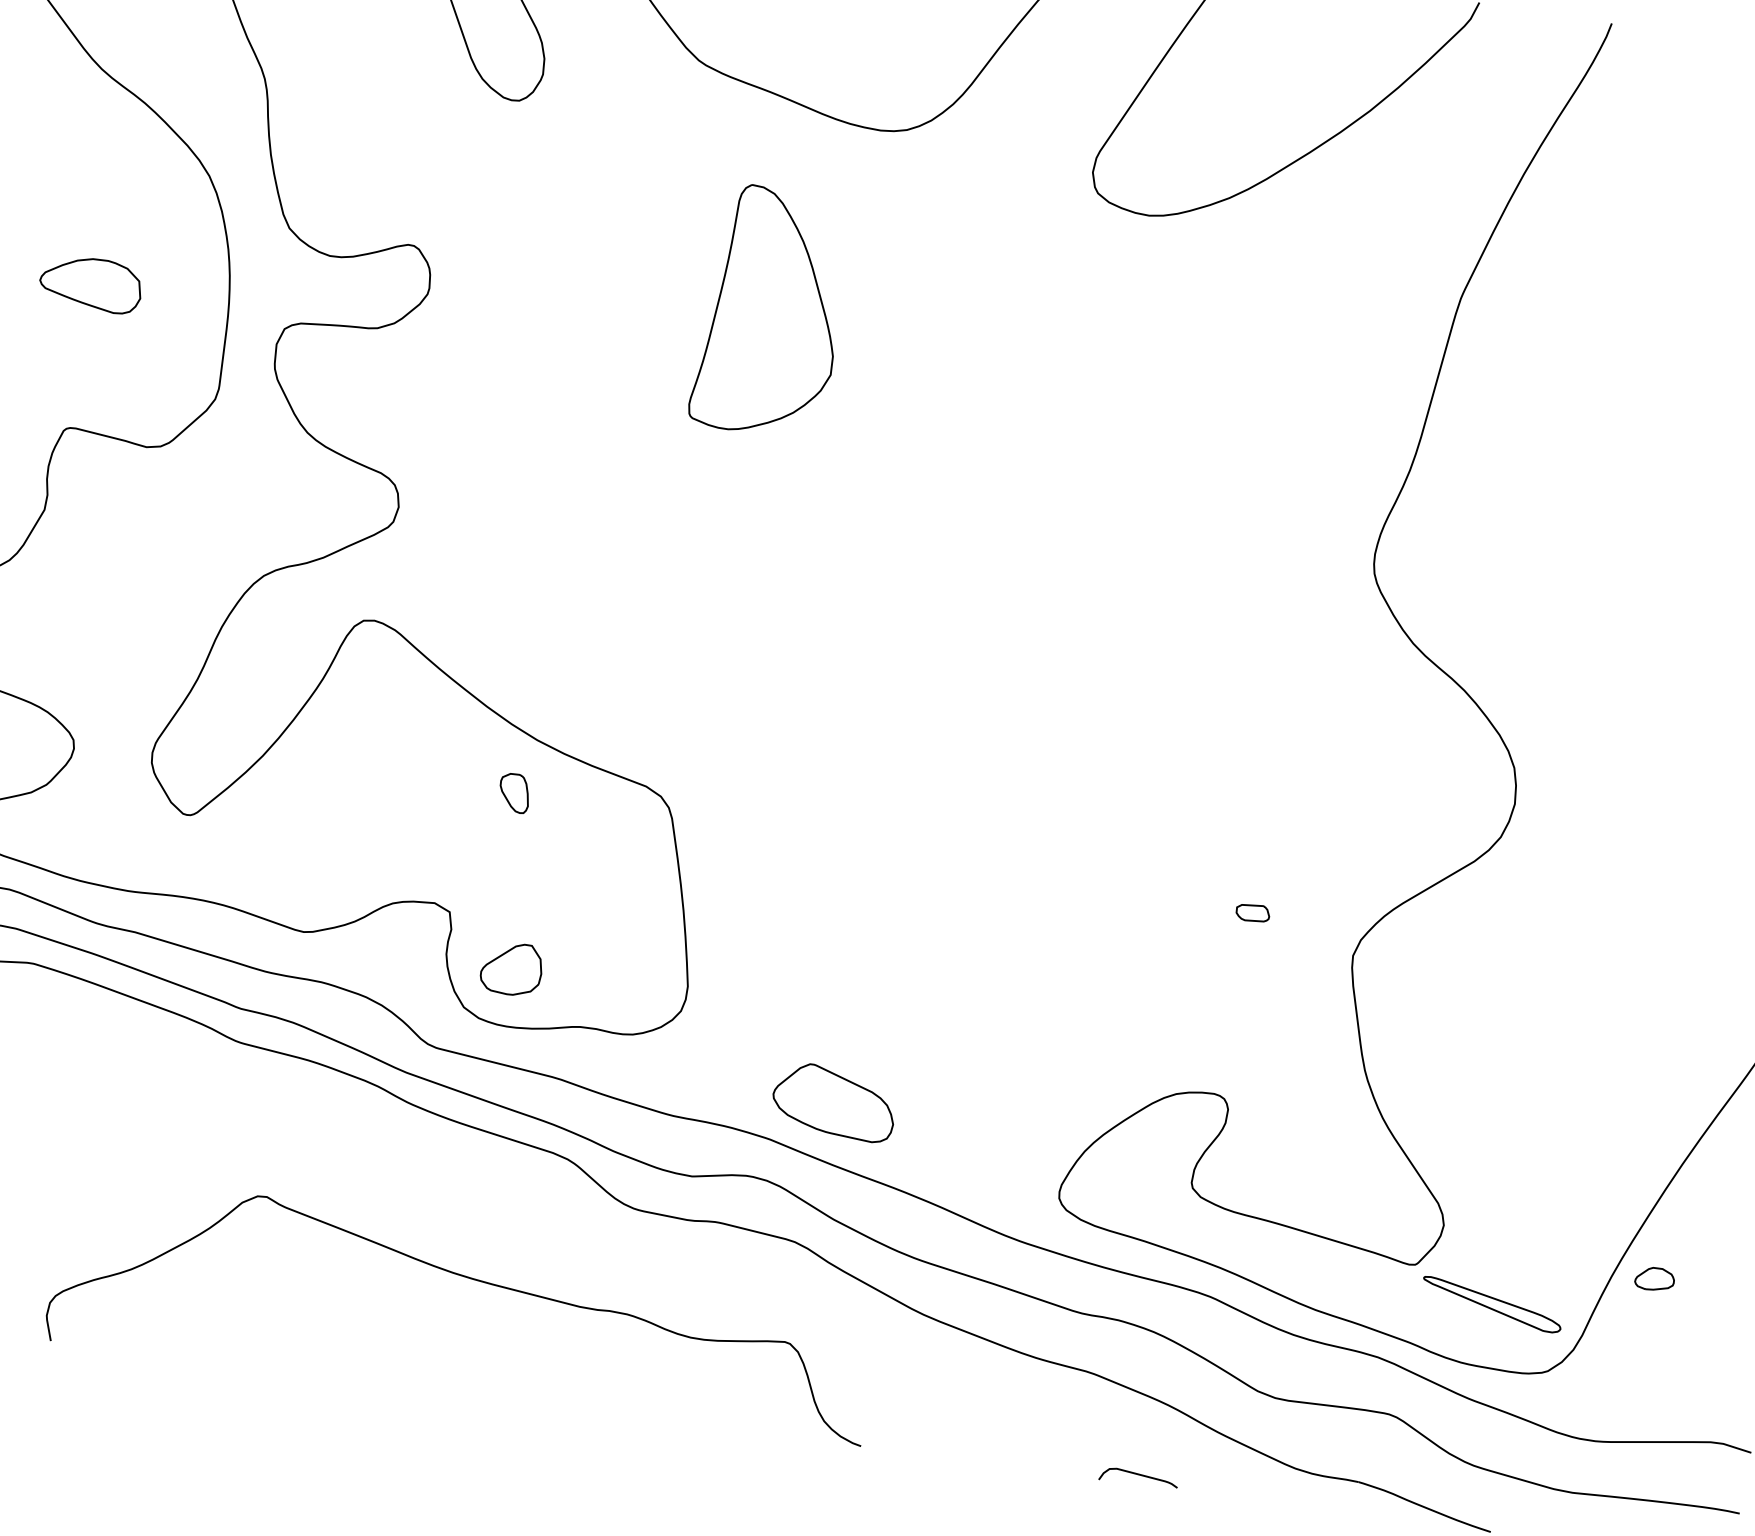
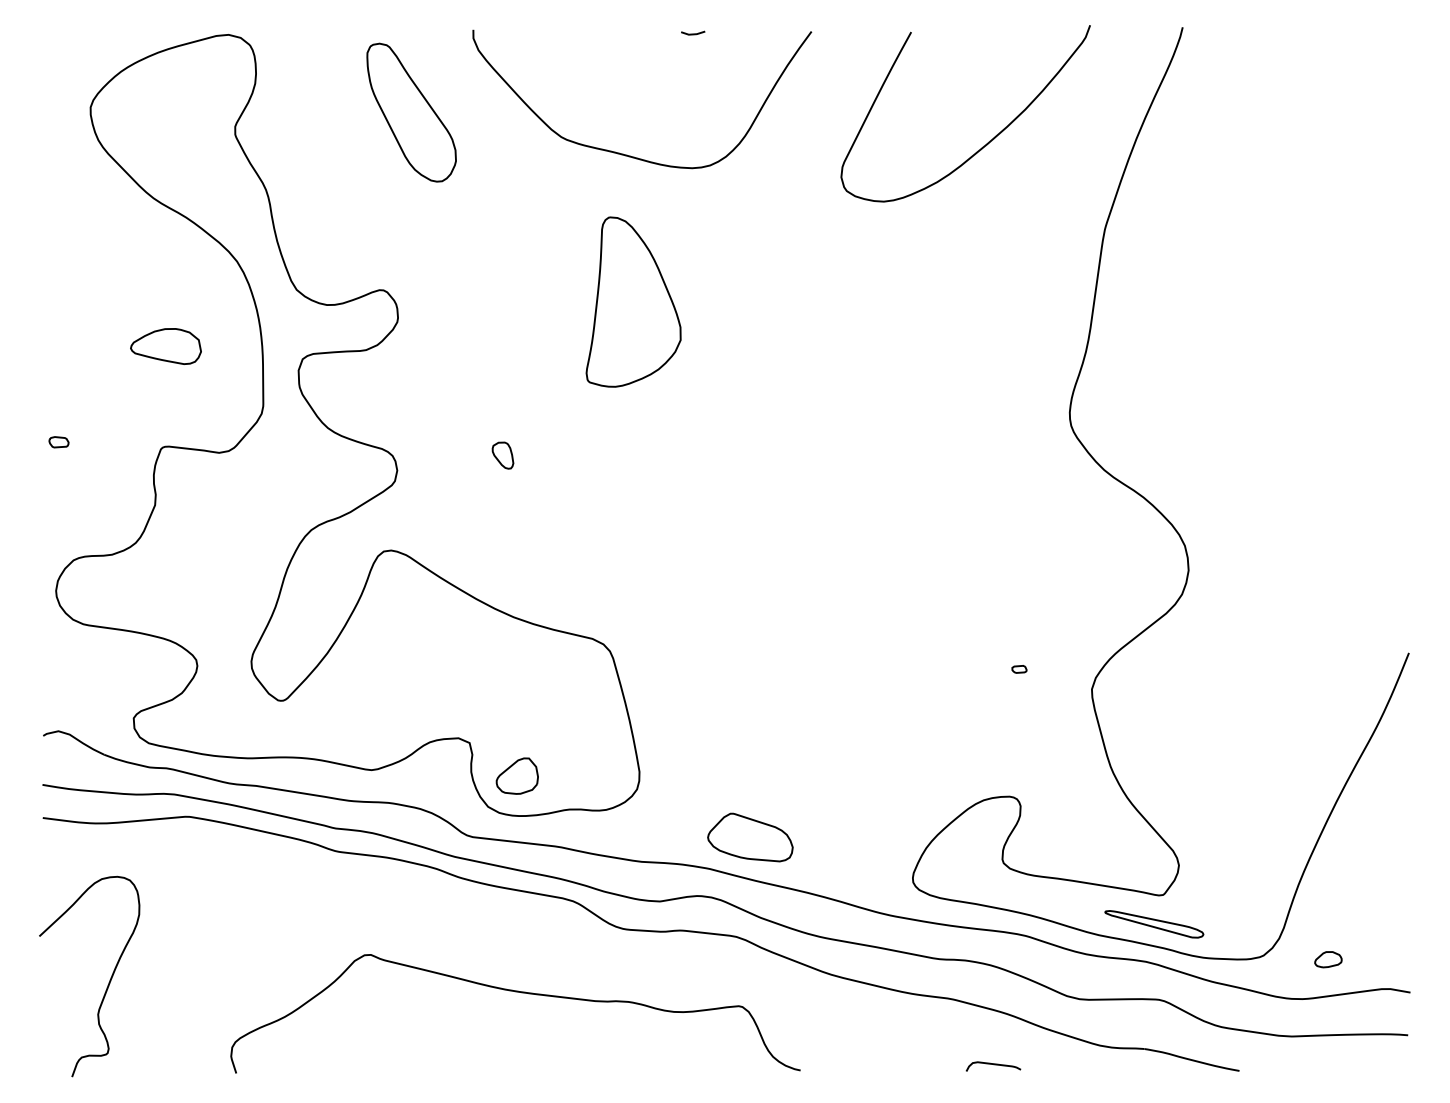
part: (513, 792) -> (502, 455), moved
part: (1252, 913) -> (1019, 669), size x0.62
part: (1655, 1278) -> (1328, 959), moved
part: (1492, 1305) -> (1154, 924), moved

